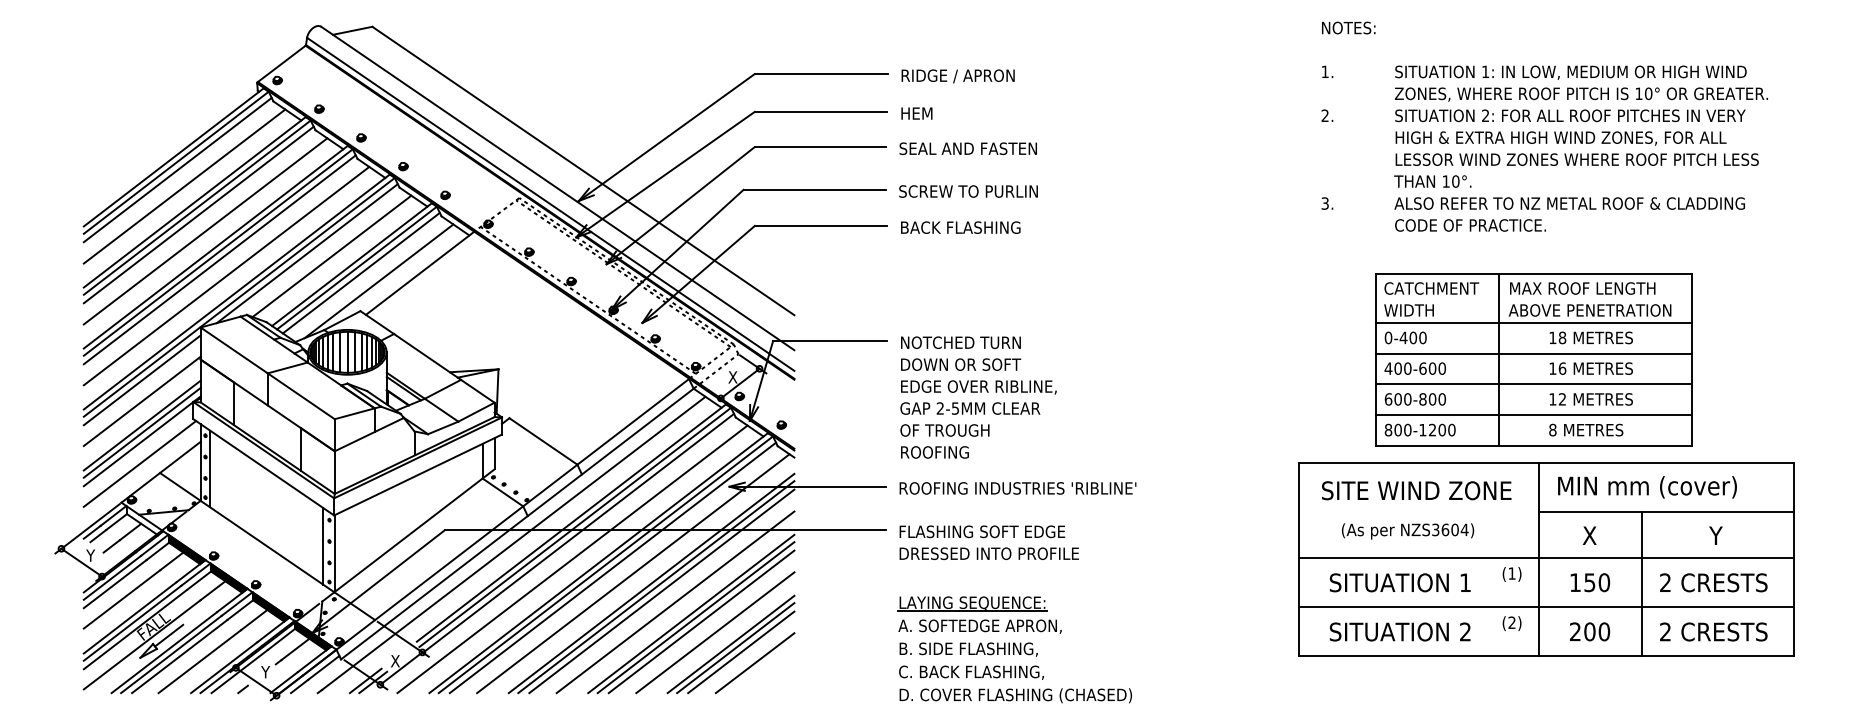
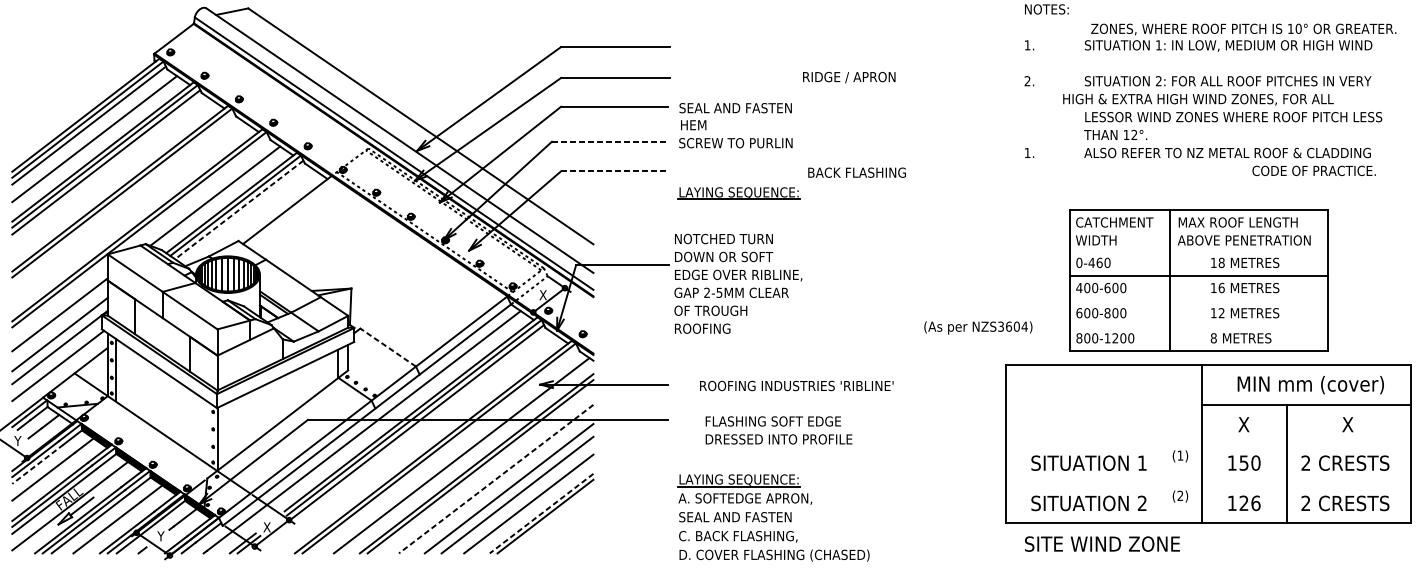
text: (957, 76) -> (848, 77), moved
text: (1581, 94) -> (1243, 29), moved
text: (916, 113) -> (693, 125), moved
text: (1560, 138) -> (1197, 99), moved
text: (1455, 181) -> (1134, 134), 10°. -> 12°.
line: (814, 189) -> (609, 141), solid -> dashed
text: (1324, 203) -> (1027, 152), 3. -> 1.
line: (821, 225) -> (615, 170), solid -> dashed
text: (1470, 225) -> (1314, 170), moved
text: (960, 227) -> (856, 172), moved
line: (205, 231) -> (111, 175), removed
part: (972, 252) -> (739, 193), added
line: (306, 253) -> (194, 193), removed
line: (219, 259) -> (123, 198), removed
line: (361, 273) -> (239, 210), solid -> dashed
line: (226, 275) -> (128, 211), removed
line: (378, 281) -> (253, 216), removed
line: (1534, 322) -> (1198, 250), removed
text: (1413, 337) -> (1099, 262), 0-400 -> 0-460
line: (141, 380) -> (59, 297), removed
line: (1534, 384) -> (1198, 300), removed
text: (978, 397) -> (738, 283), moved
line: (1534, 415) -> (1198, 326), removed
line: (141, 432) -> (59, 340), removed
line: (543, 441) -> (388, 347), solid -> dashed
text: (1647, 487) -> (1310, 385), moved
text: (1017, 488) -> (796, 386), moved
text: (1416, 490) -> (1102, 543), moved
text: (1408, 531) -> (978, 327), moved
text: (1716, 535) -> (1347, 424), Y -> X
text: (988, 542) -> (778, 430), moved
line: (323, 546) -> (208, 433), removed
line: (1546, 557) -> (1208, 442), removed
line: (572, 559) -> (411, 444), removed
line: (612, 567) -> (444, 450), removed
line: (114, 584) -> (37, 464), solid -> dashed
line: (661, 591) -> (484, 470), removed
line: (675, 602) -> (496, 479), solid -> dashed
line: (1546, 607) -> (1208, 483), removed
line: (695, 617) -> (512, 491), removed
text: (1590, 631) -> (1244, 503), 200 -> 126
line: (731, 644) -> (542, 513), solid -> dashed
text: (968, 649) -> (735, 517), B. SIDE FLASHING, -> SEAL AND FASTEN
line: (741, 652) -> (550, 520), removed
line: (754, 663) -> (560, 529), removed

